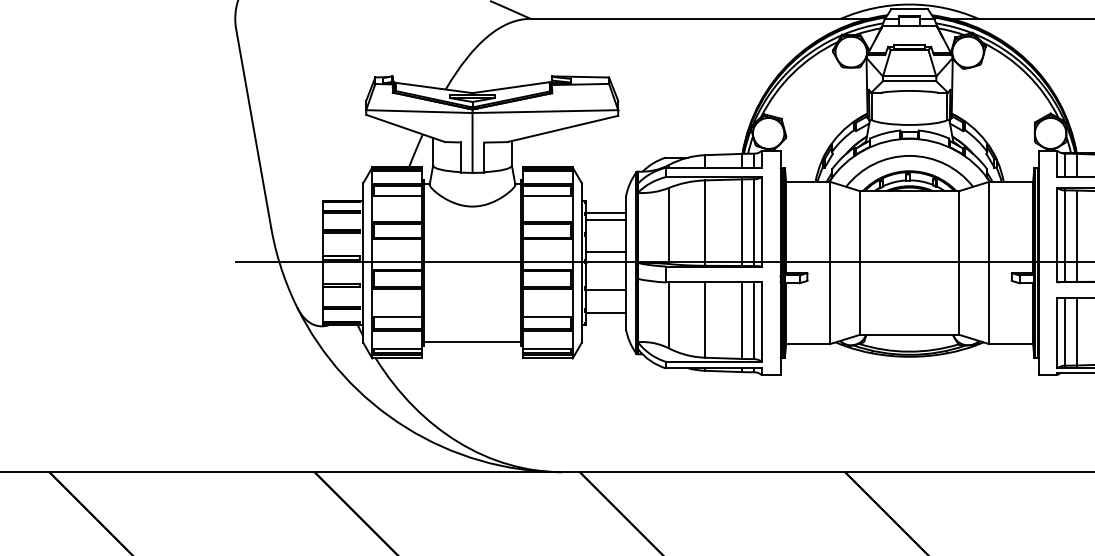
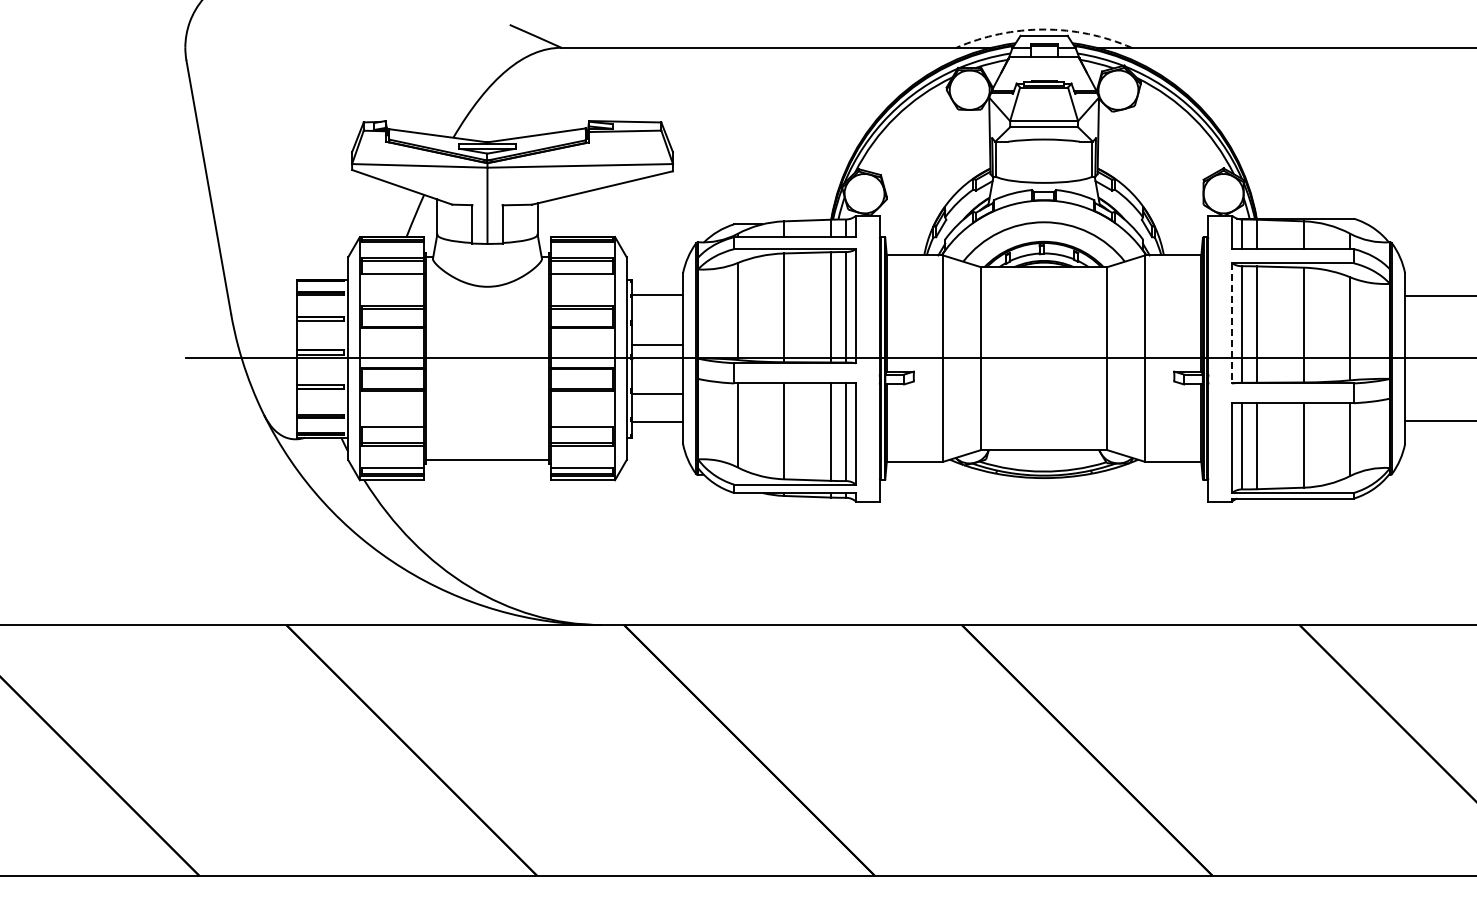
arc: (909, 4) -> (1044, 29), solid -> dashed
line: (606, 219) -> (657, 303), removed
line: (1057, 235) -> (1232, 323), solid -> dashed

